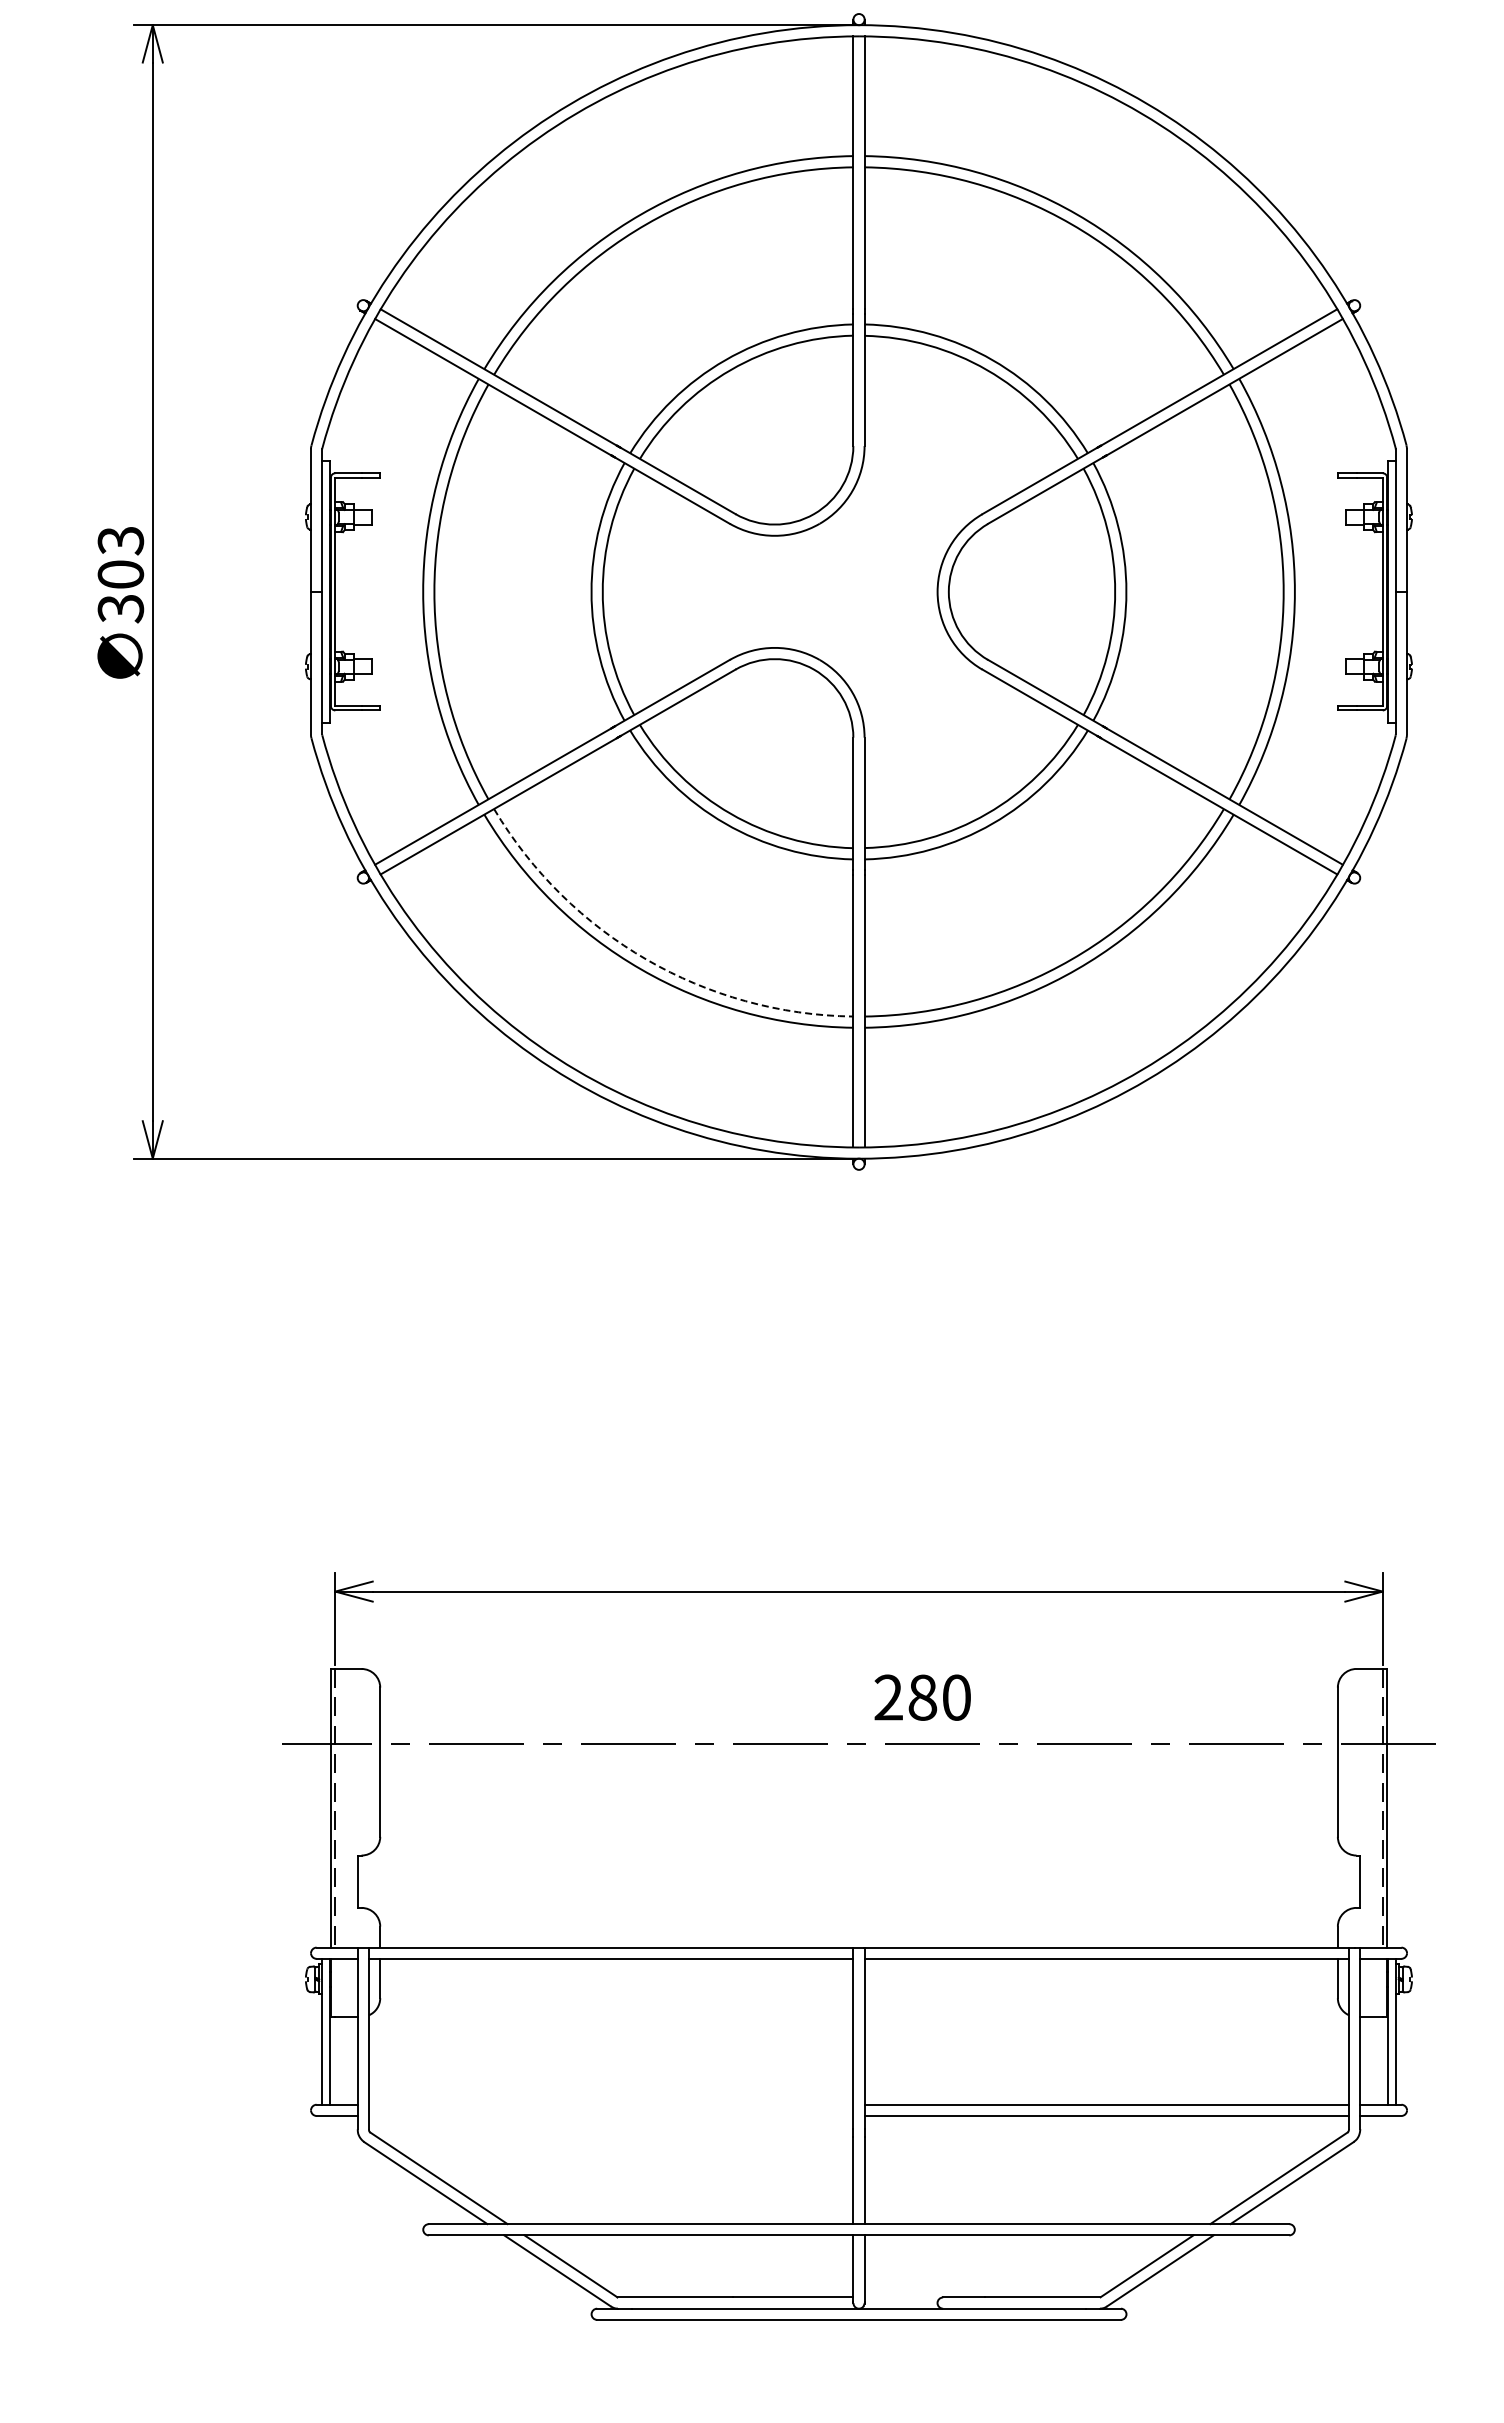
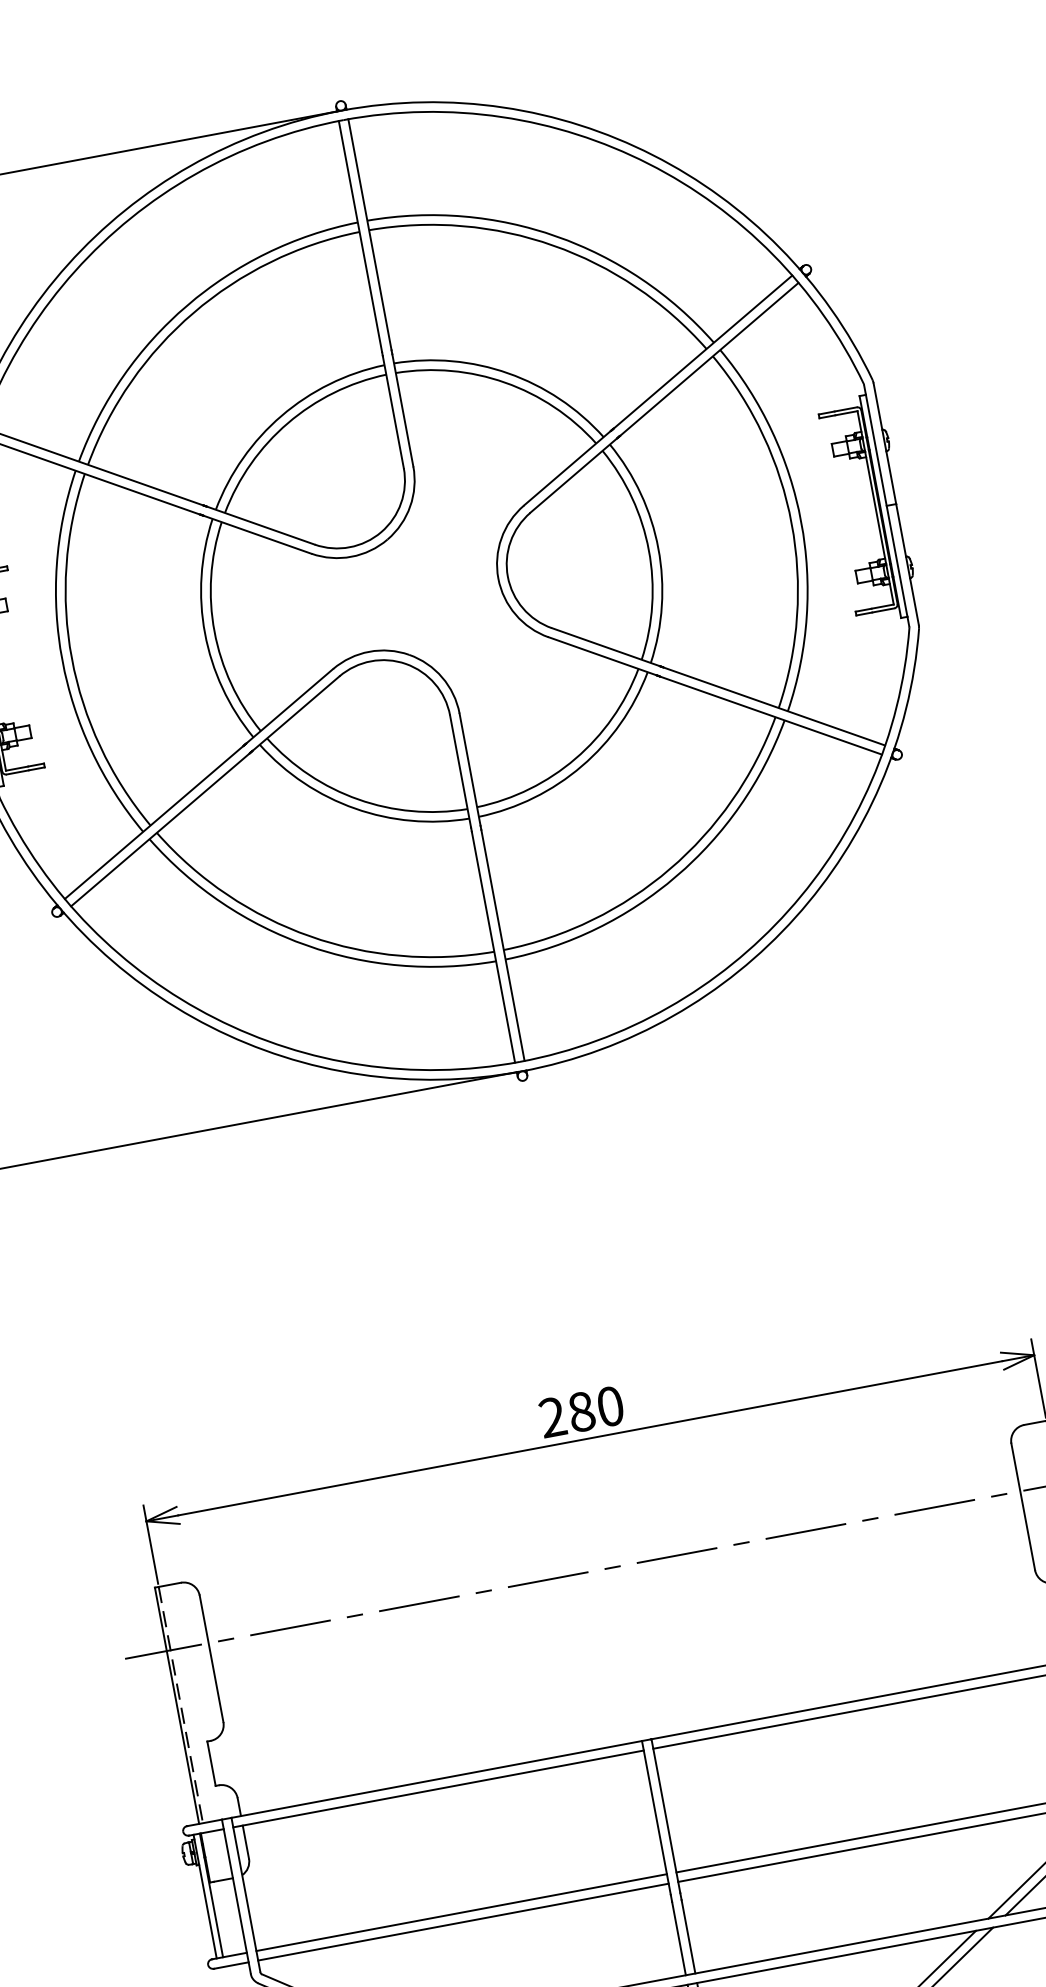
arc: (646, 959) -> (309, 936), dashed -> solid
text: (922, 1697) -> (581, 1411), moved
line: (611, 2104) -> (461, 1912), added
line: (611, 2116) -> (463, 1922), added

